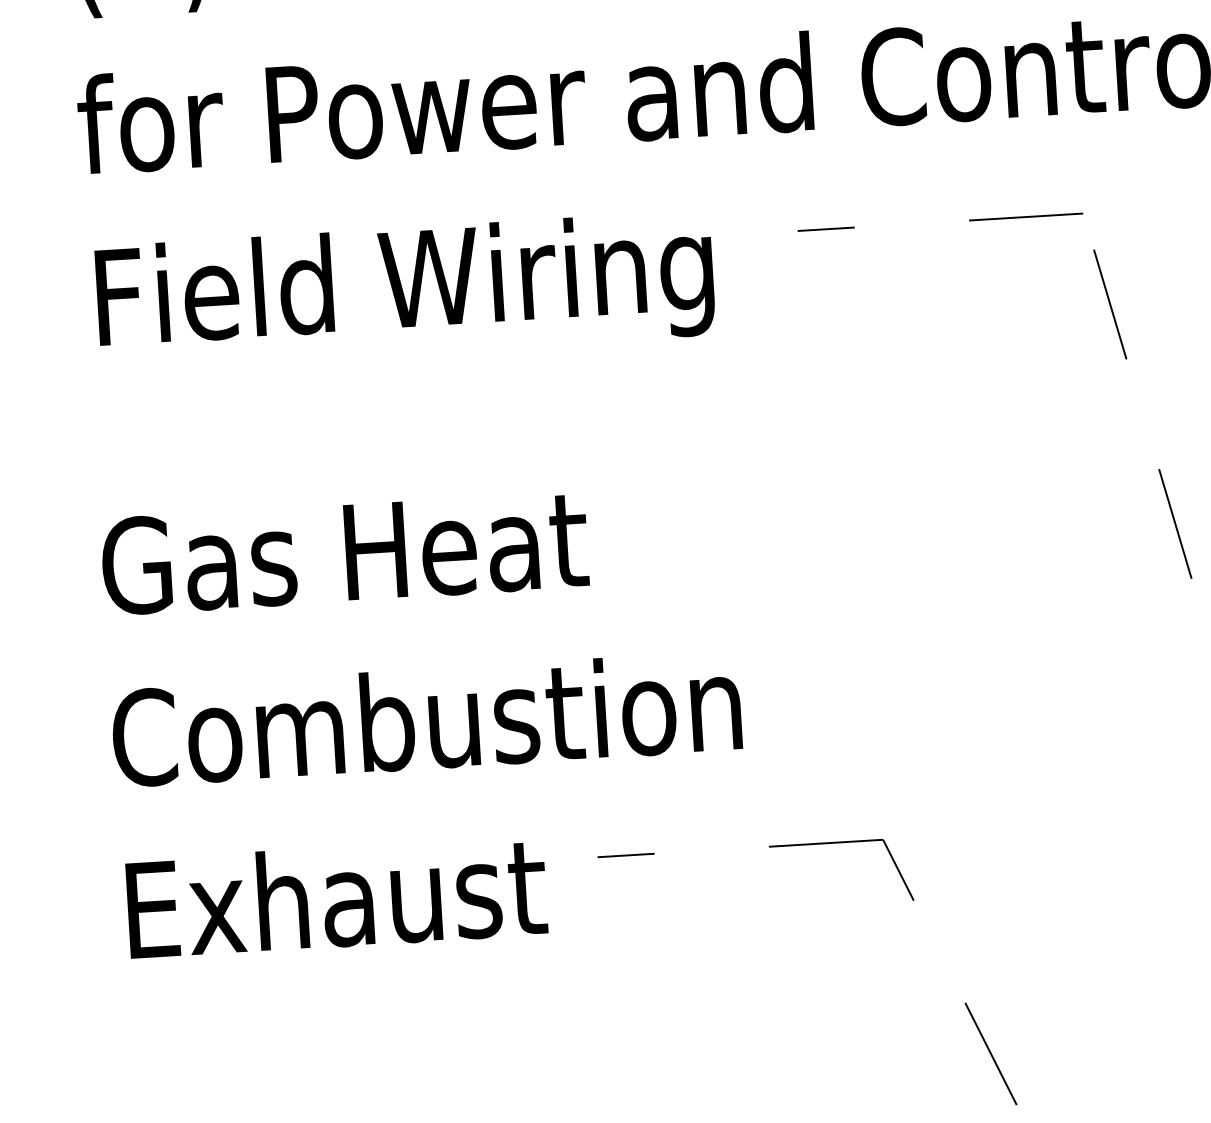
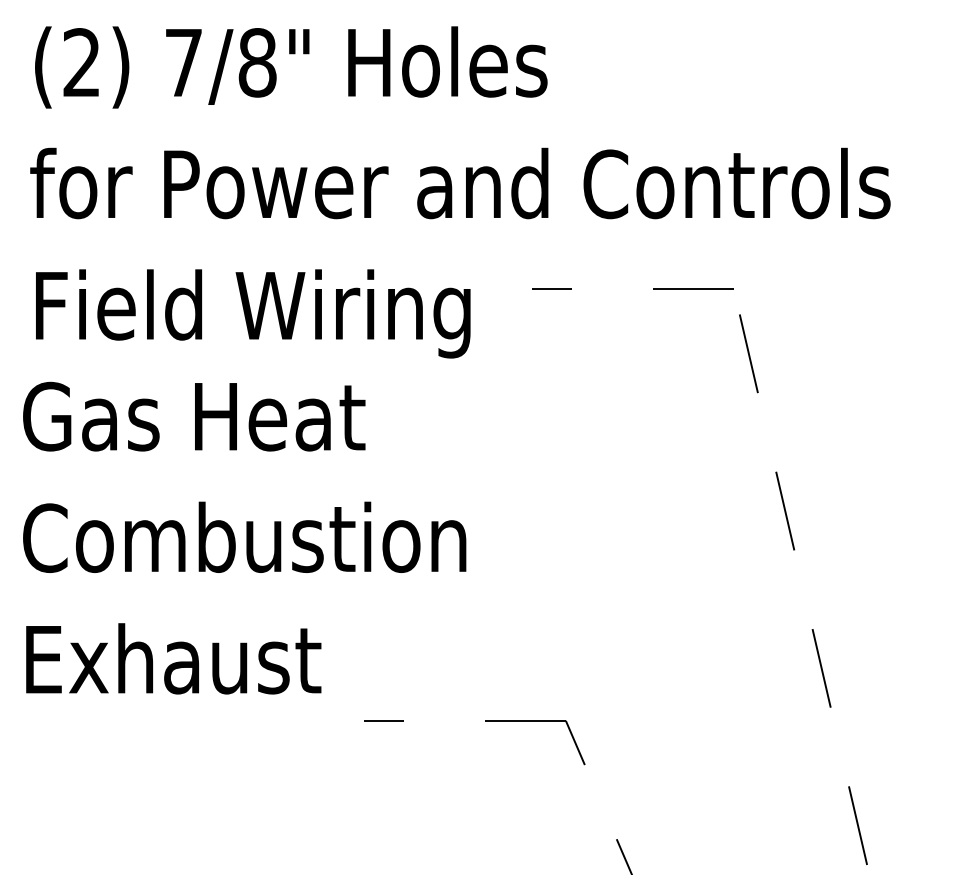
text: (426, 719) -> (244, 537), moved

